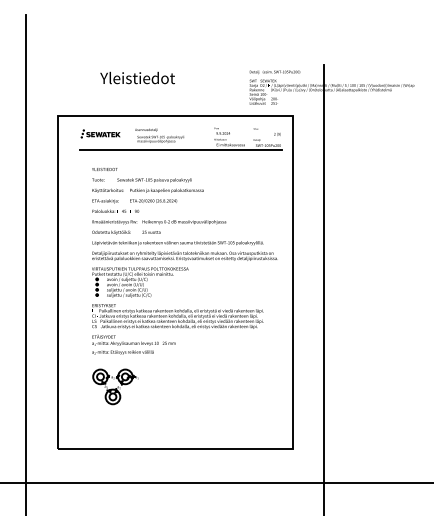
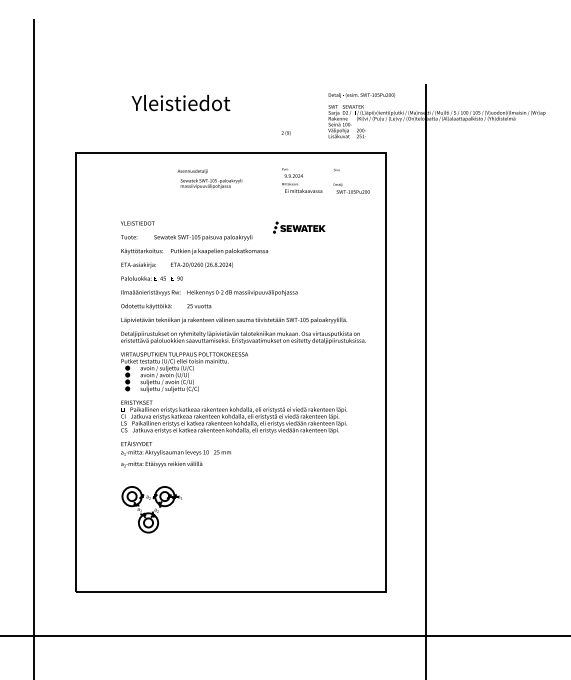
part: (100, 133) -> (299, 227), moved
text: (276, 134) -> (285, 133), moved
line: (181, 149) -> (238, 197), removed

